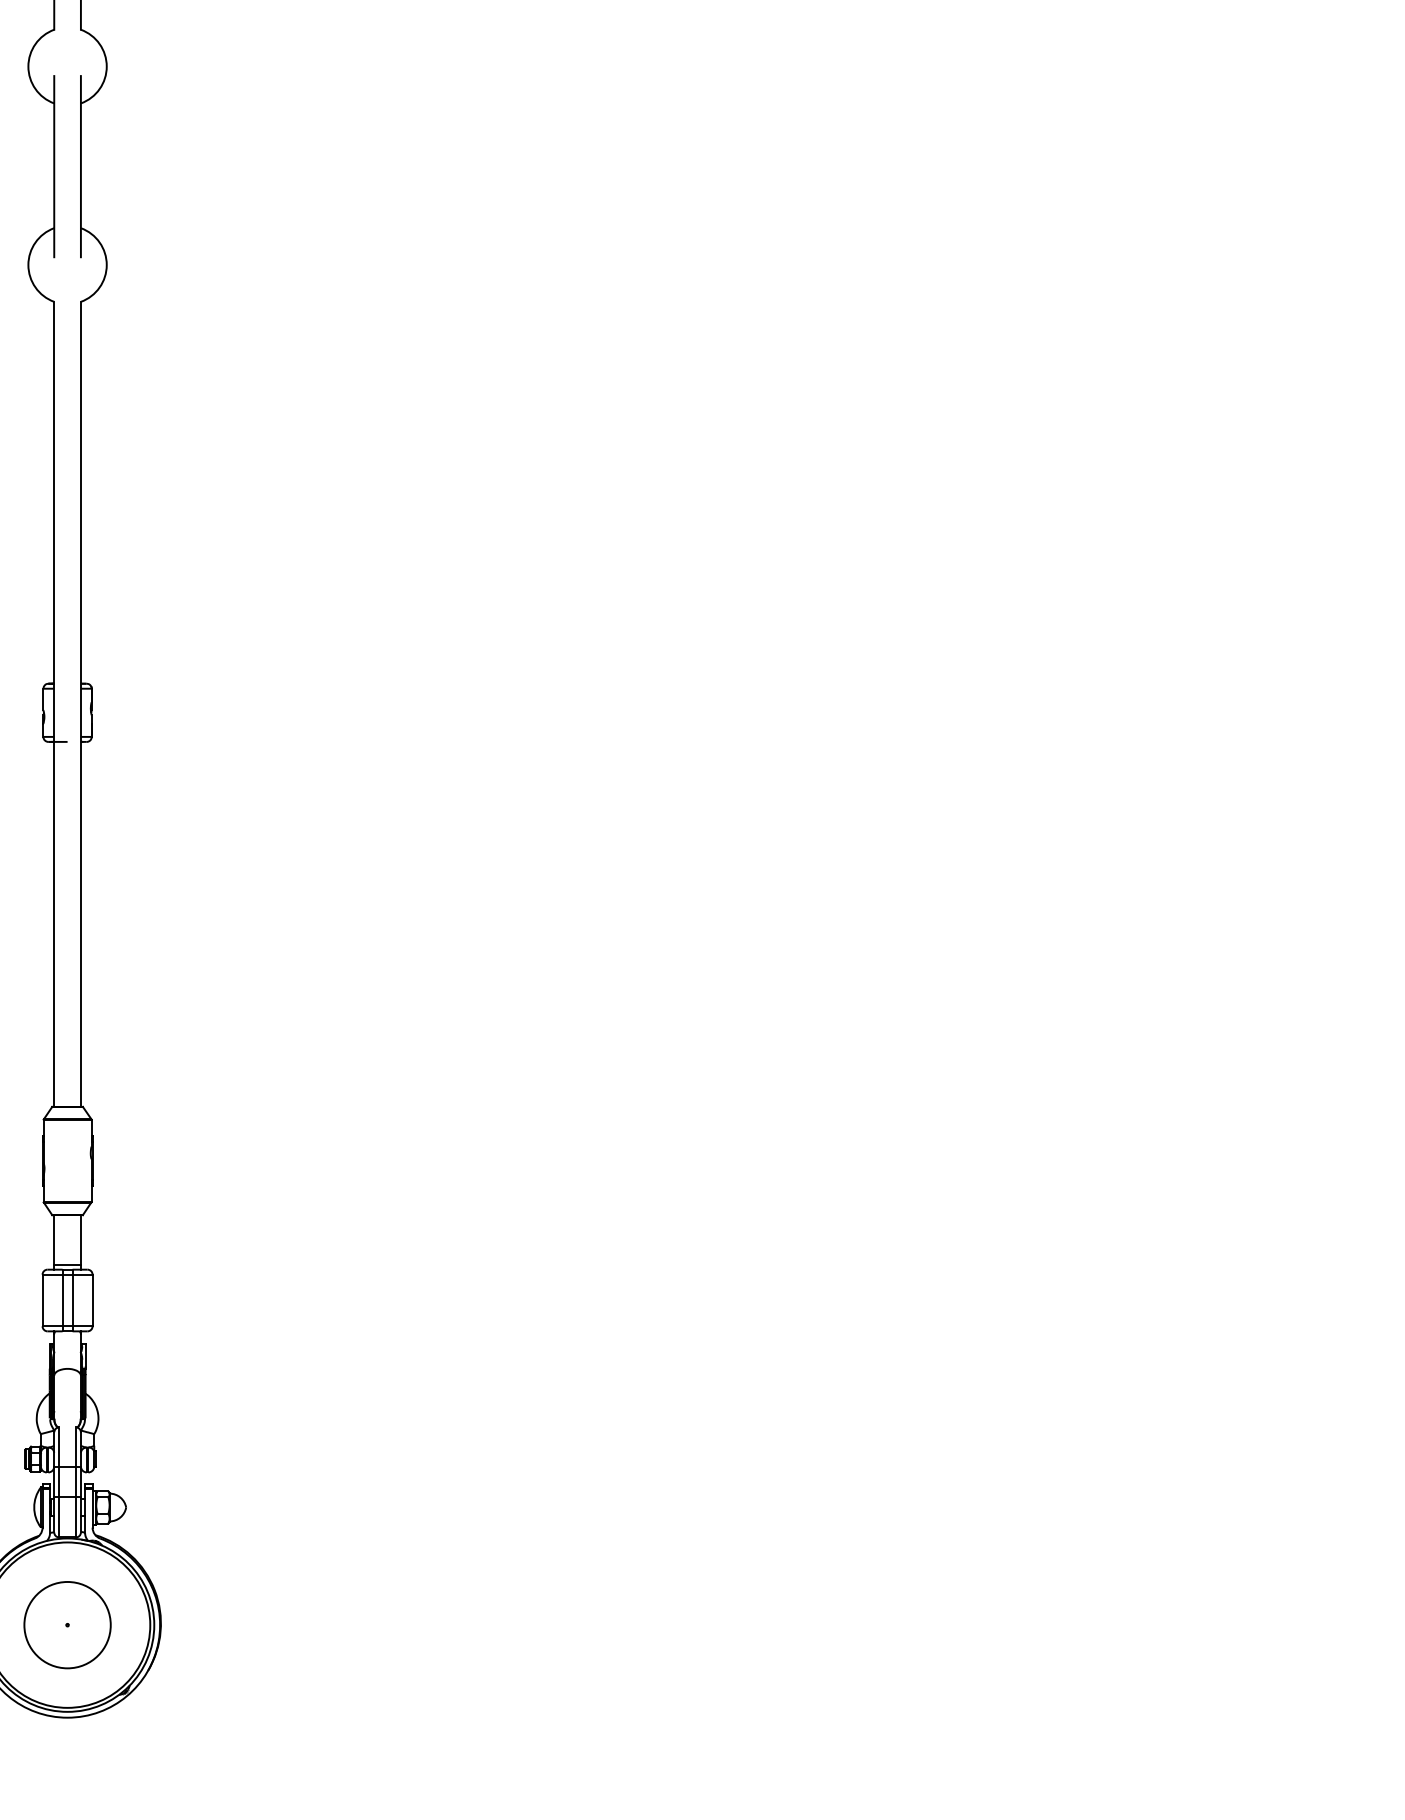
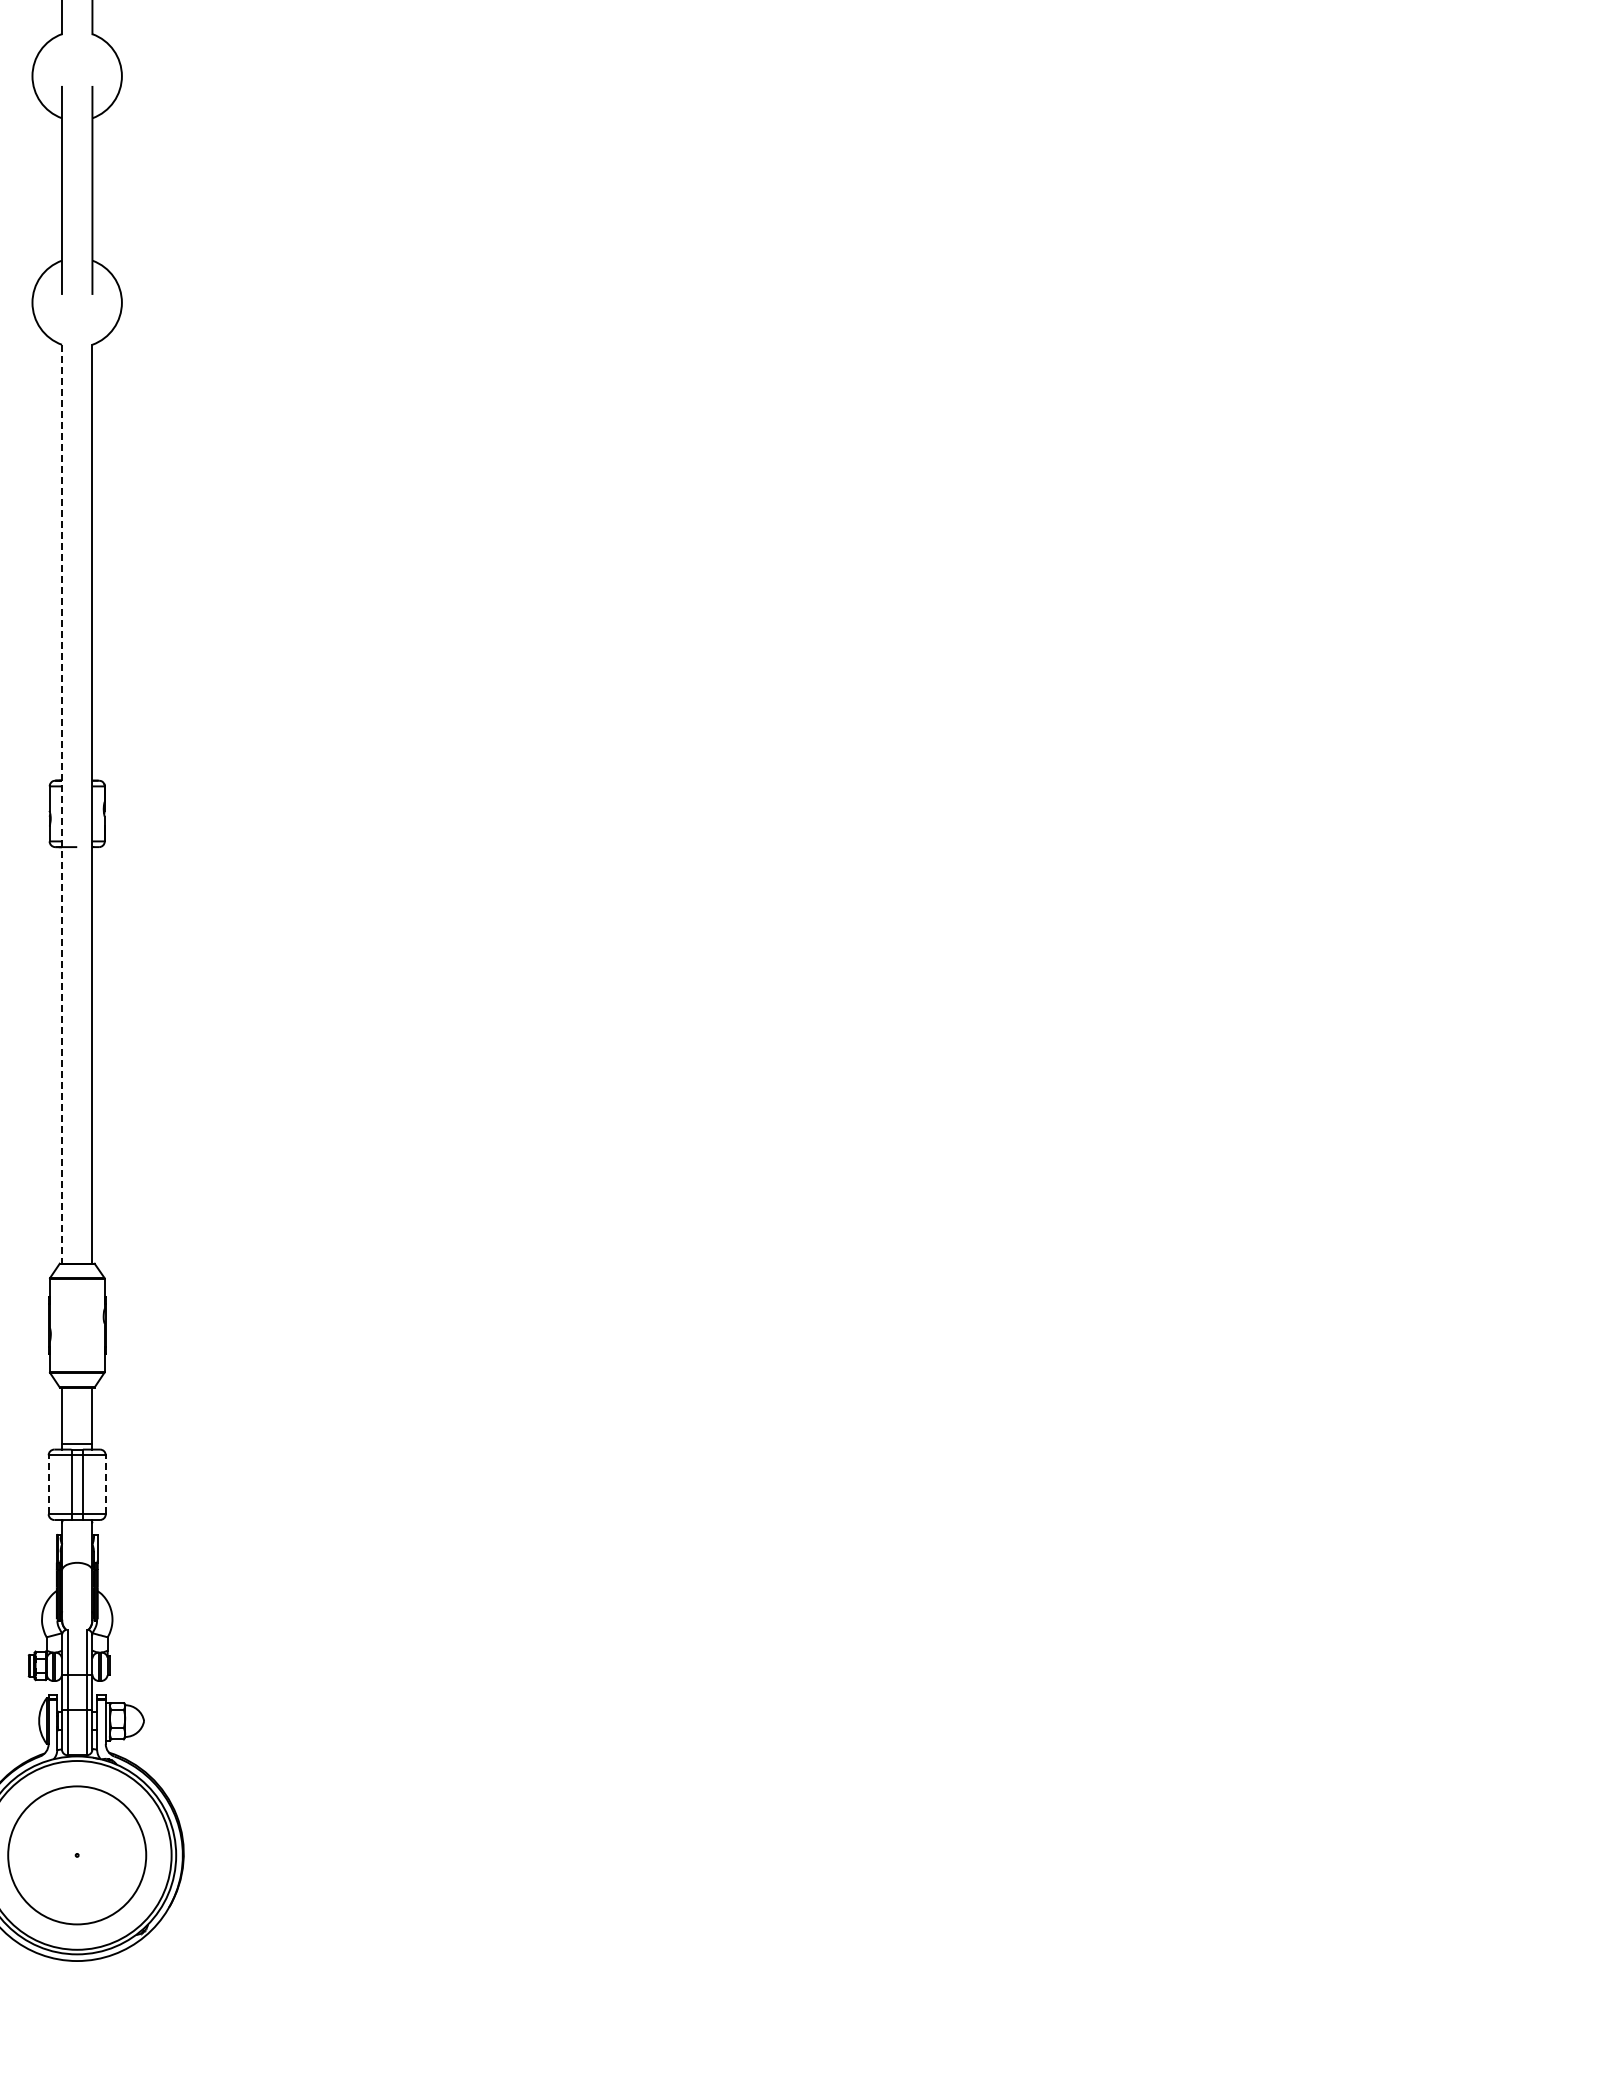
line: (53, 704) -> (61, 804), solid -> dashed
line: (42, 1300) -> (48, 1484), solid -> dashed
line: (92, 1300) -> (105, 1484), solid -> dashed
circle: (66, 1625) -> (76, 1855), size x1.4

